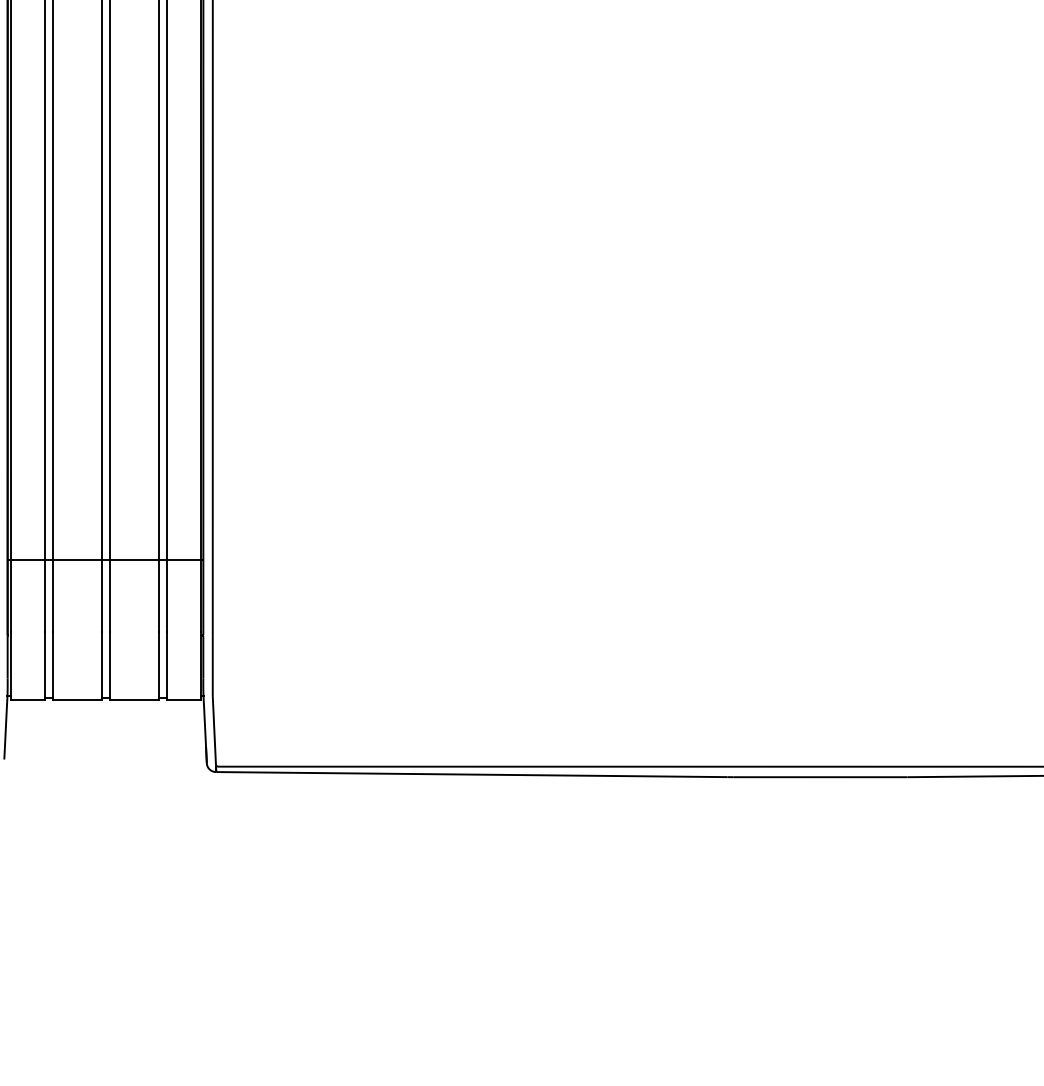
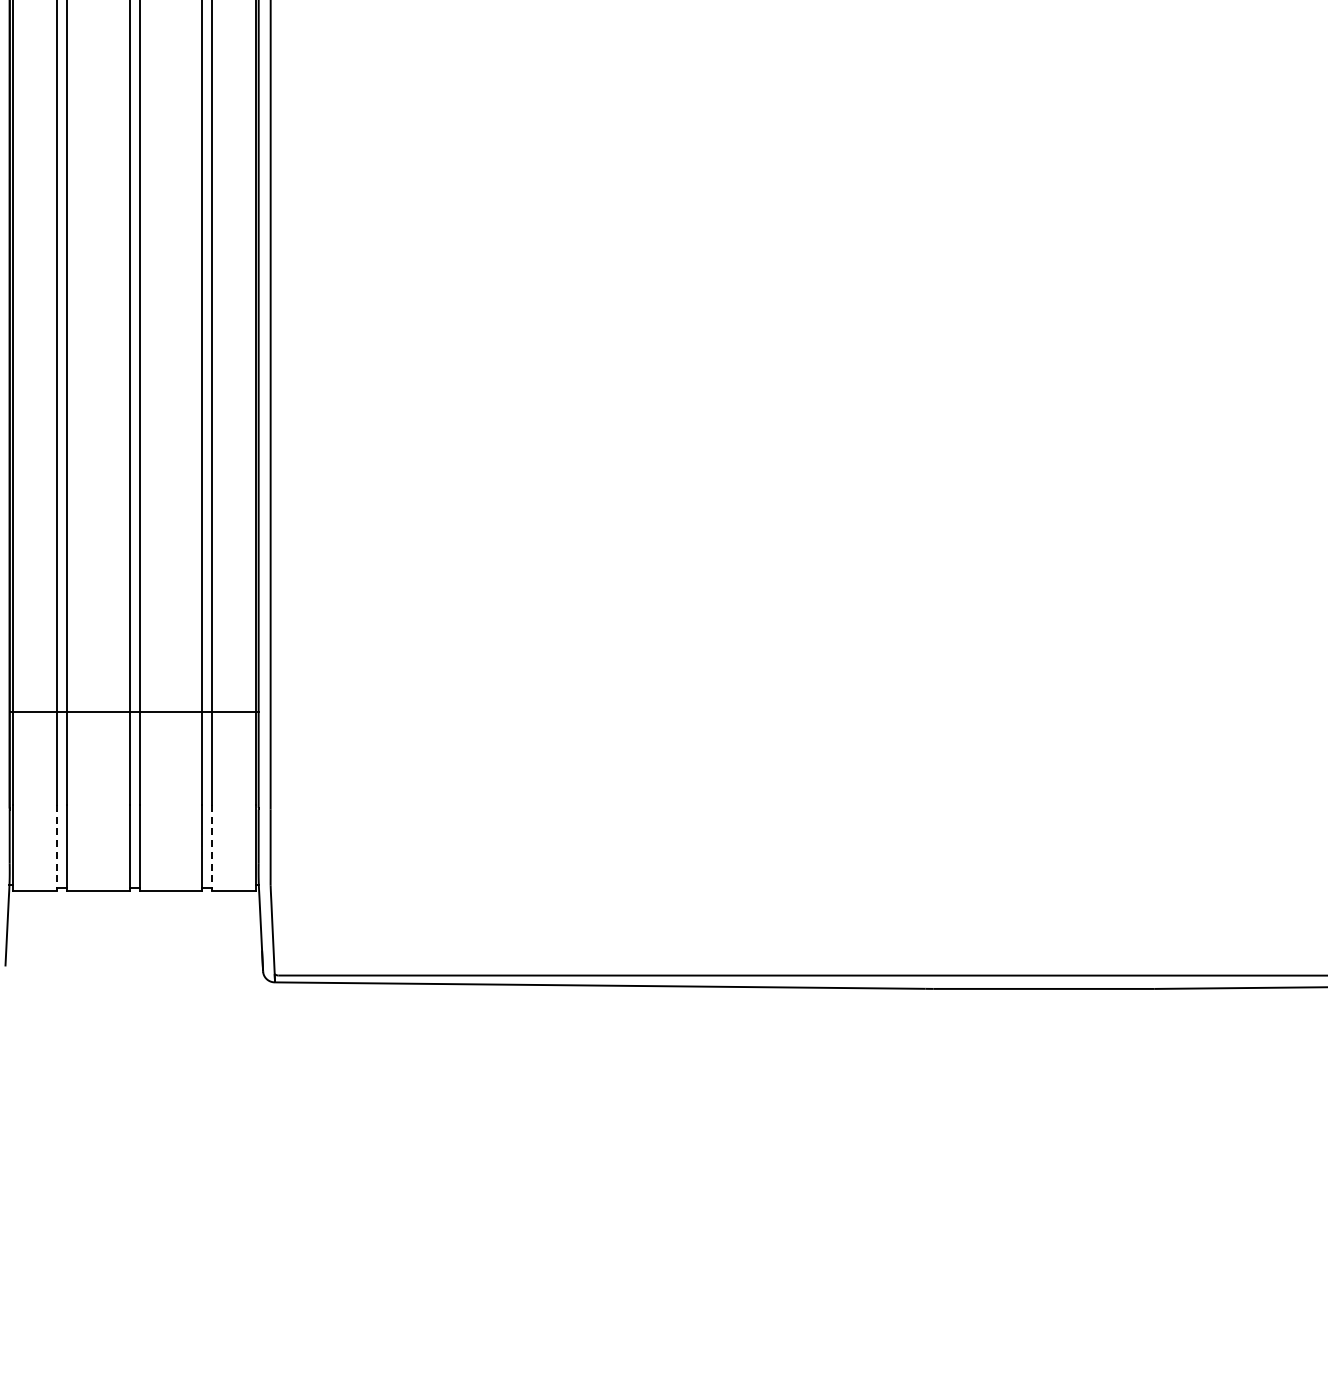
line: (45, 666) -> (57, 848), solid -> dashed
line: (166, 666) -> (211, 848), solid -> dashed

